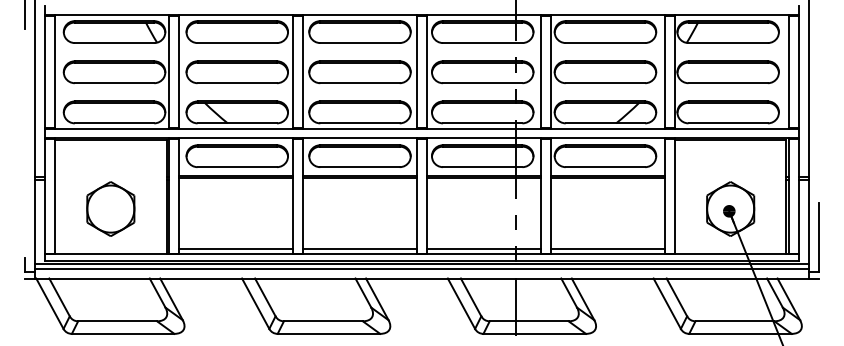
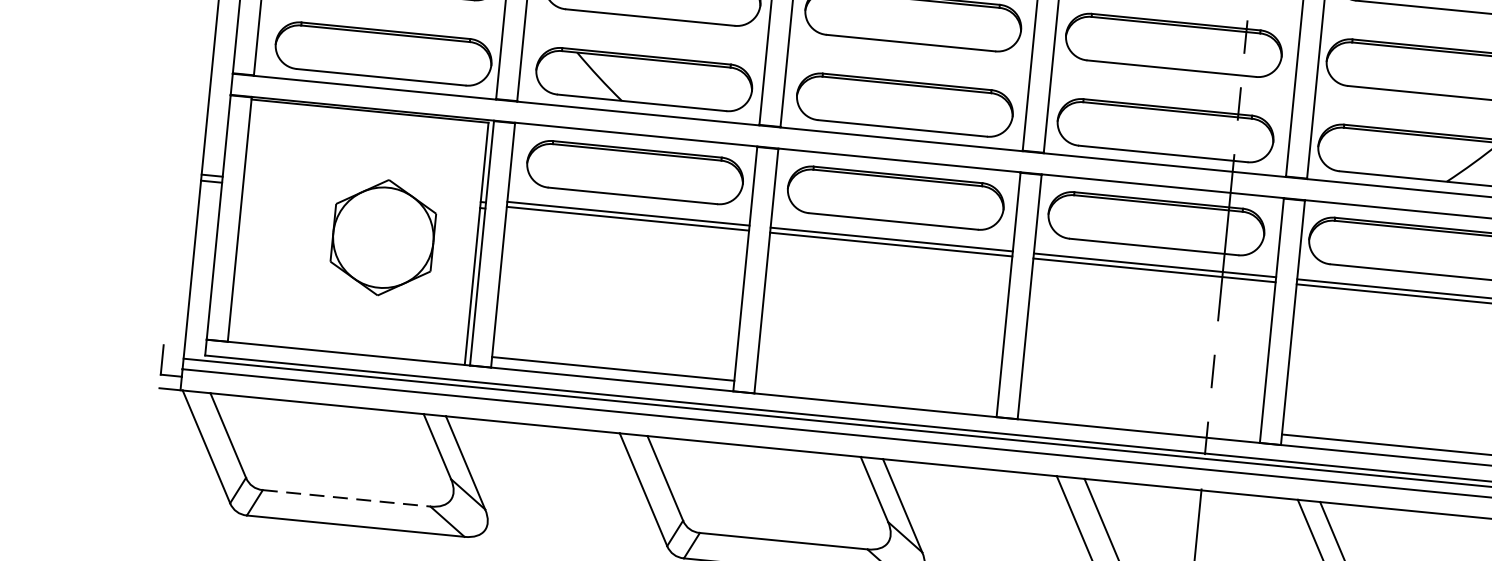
part: (110, 208) -> (382, 236), moved
line: (359, 248) -> (875, 394), removed
line: (483, 248) -> (1138, 419), removed
line: (118, 321) -> (348, 498), solid -> dashed

